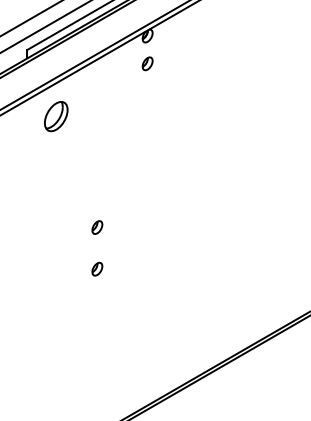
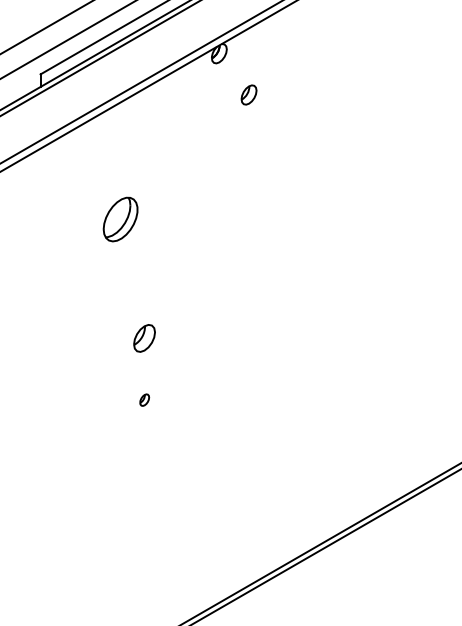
part: (147, 63) -> (248, 94), moved
part: (56, 116) -> (121, 219), moved
part: (97, 227) -> (144, 338), size x1.4
part: (97, 268) -> (144, 399), size x0.6

